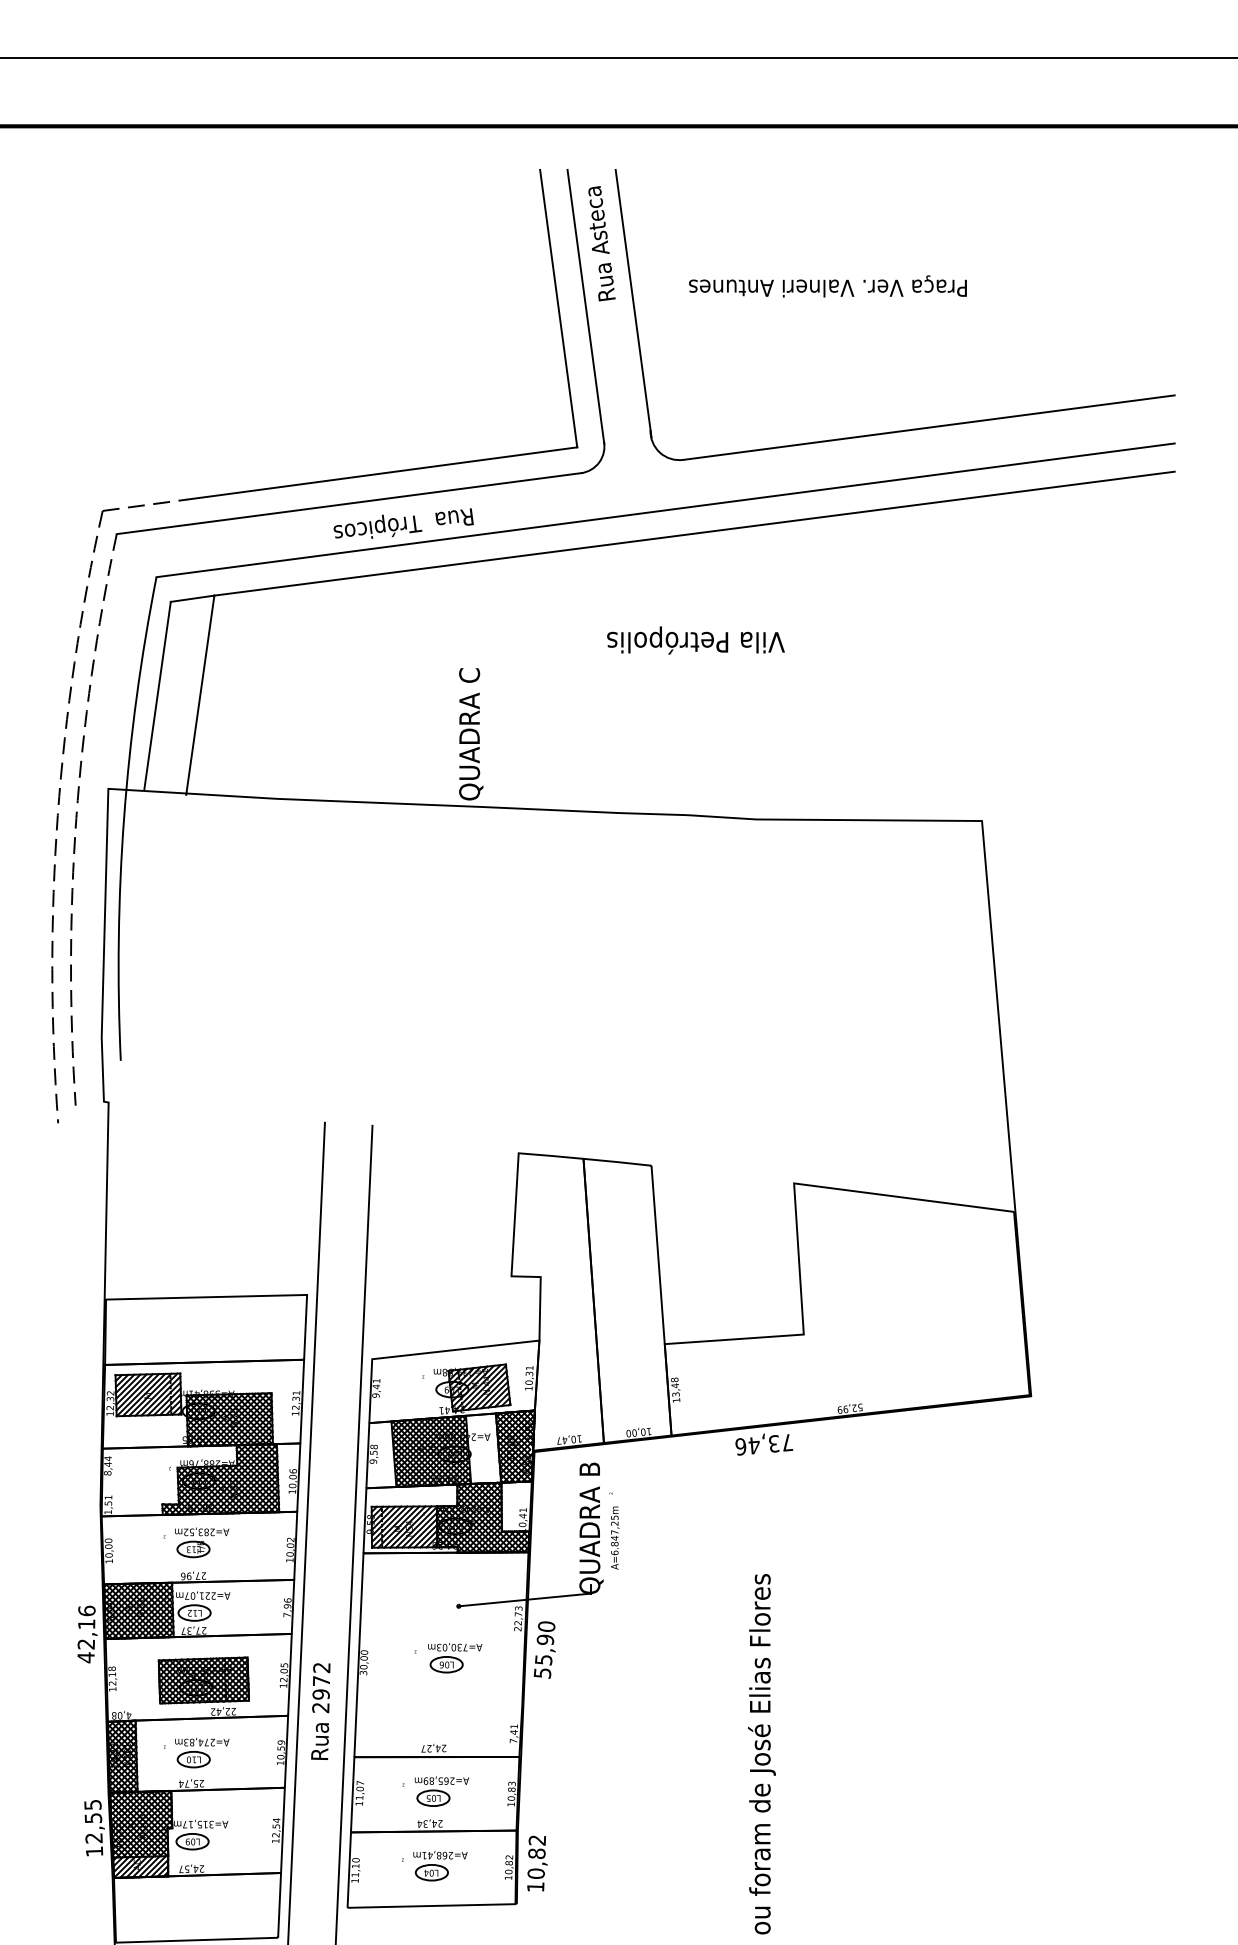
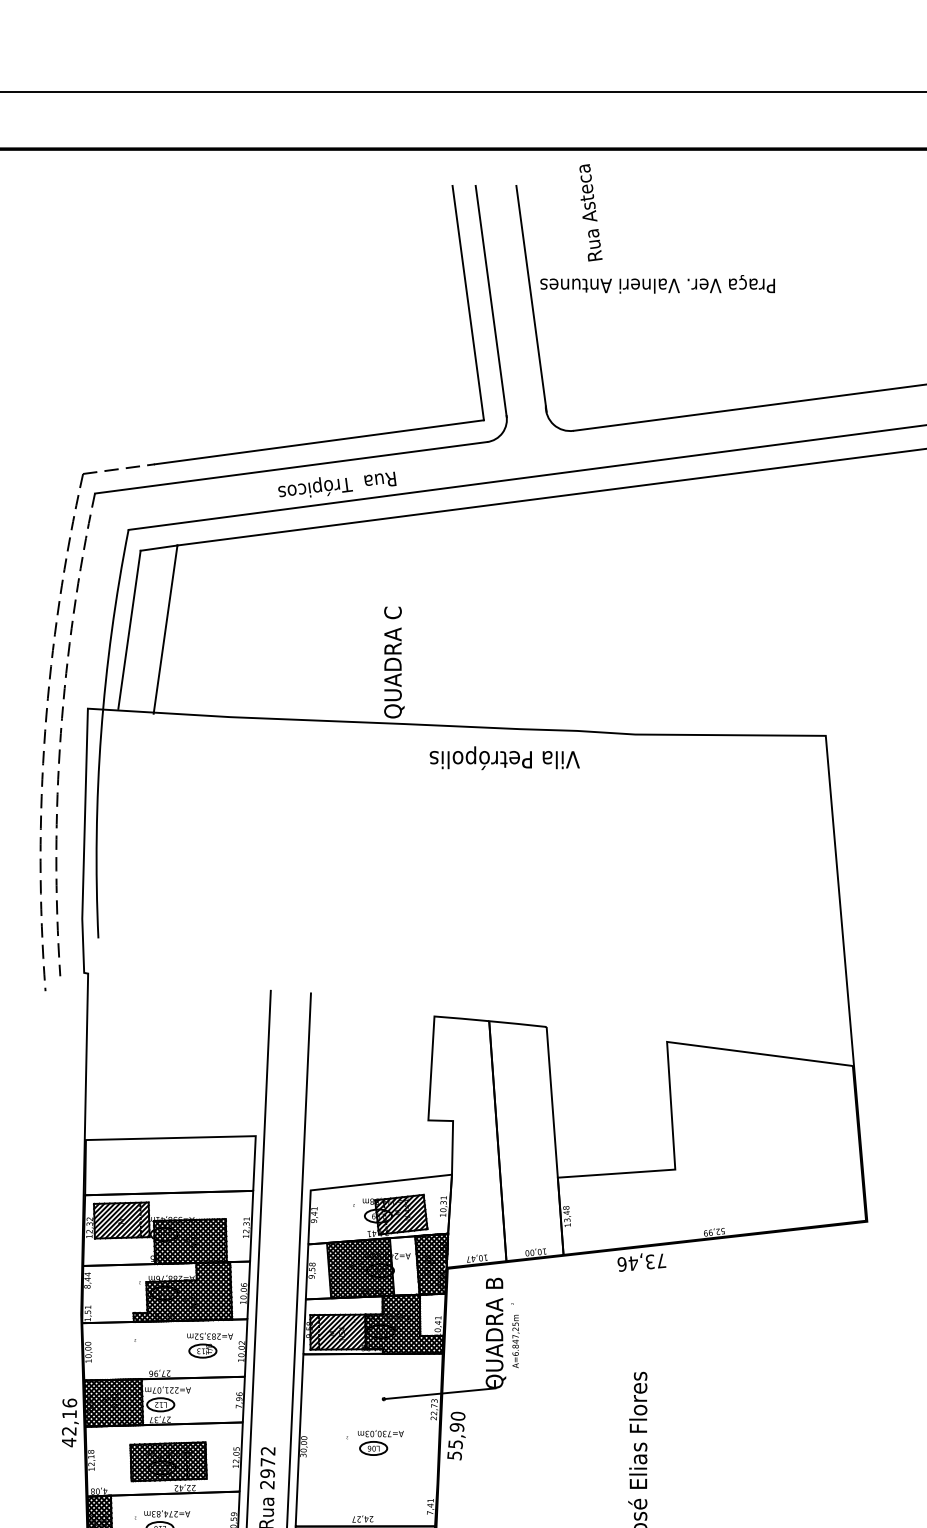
text: (601, 243) -> (590, 212), moved
text: (827, 286) -> (657, 284), moved
text: (695, 640) -> (504, 758), moved
part: (202, 1542) -> (210, 1345), moved

